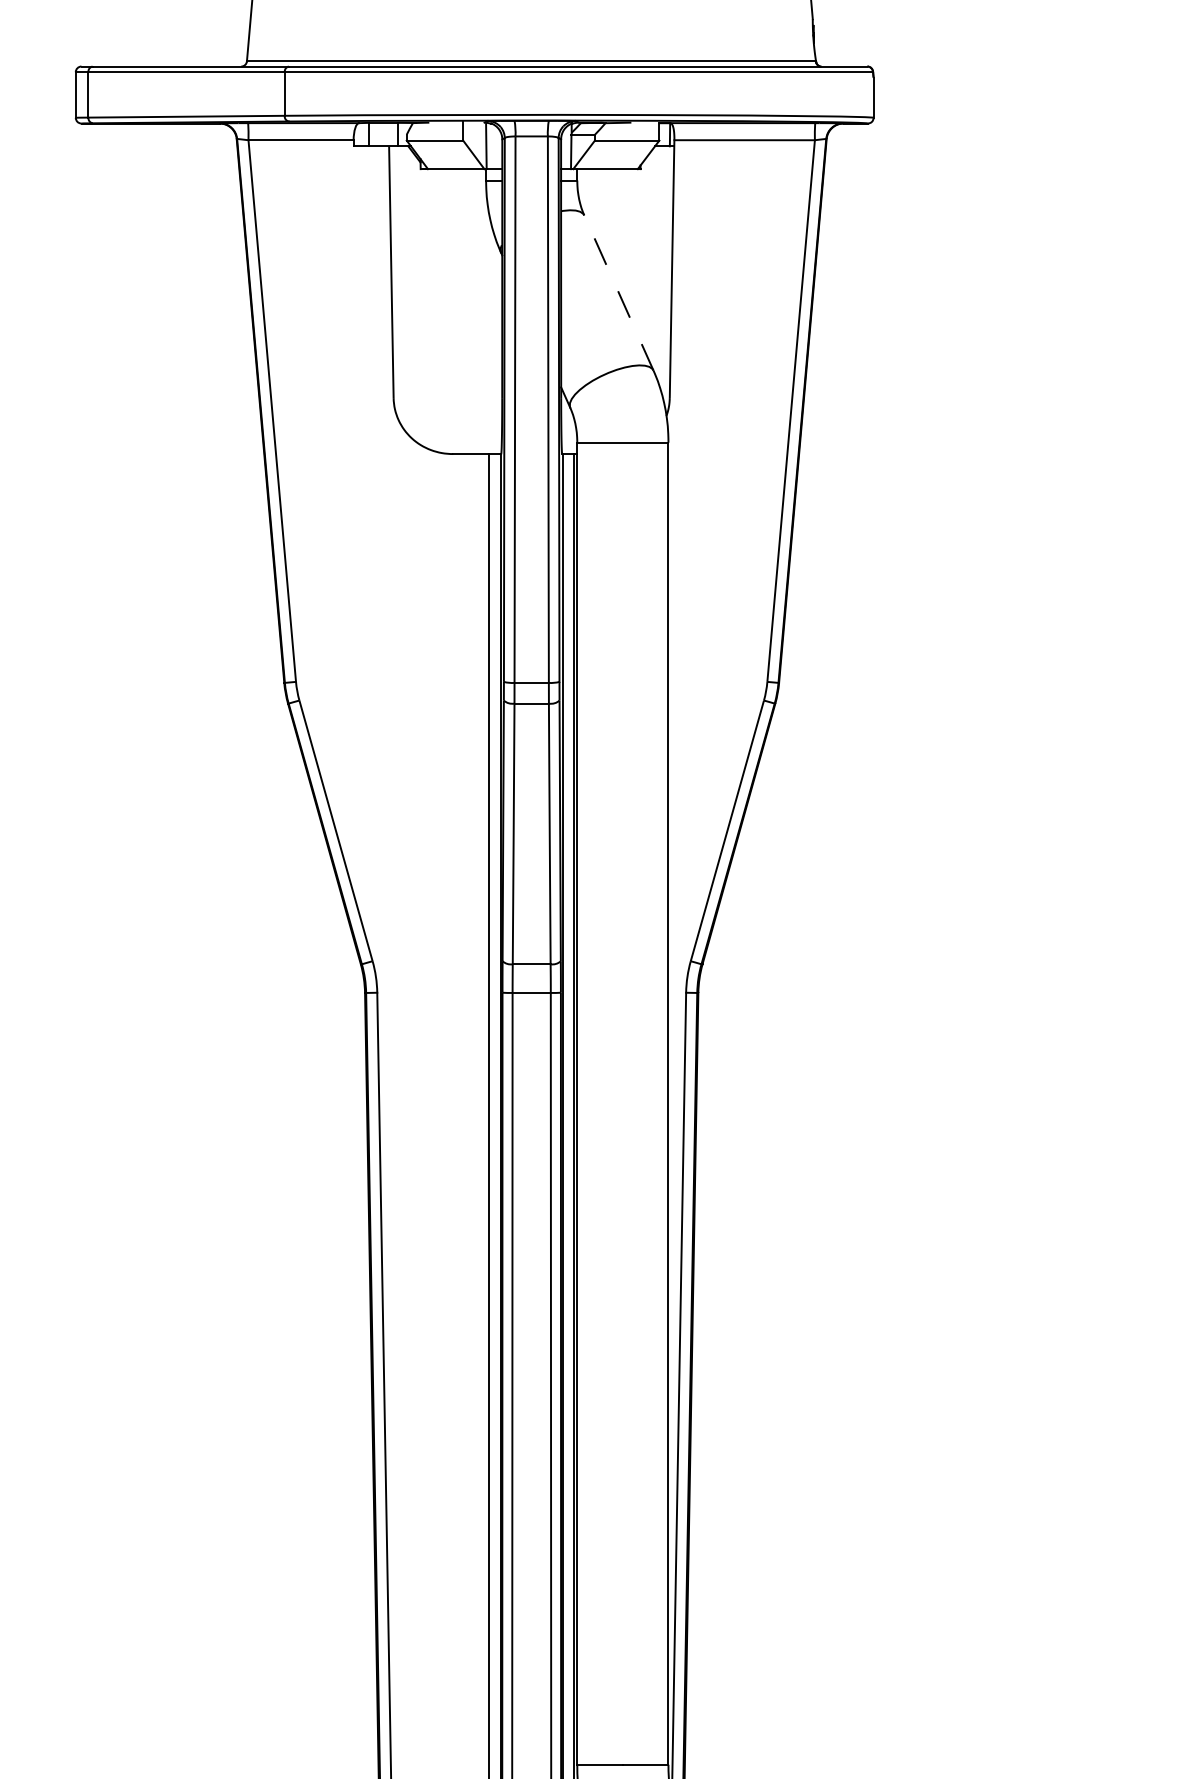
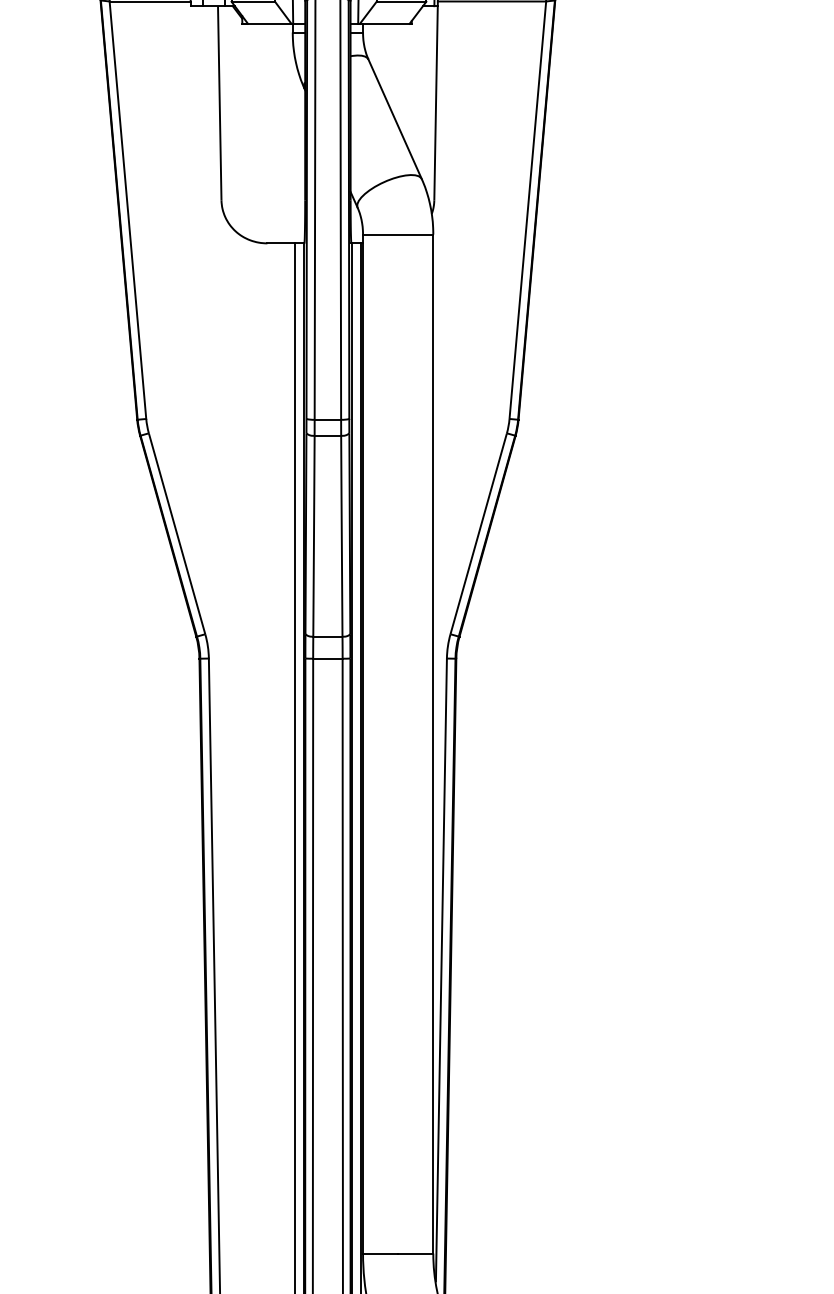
line: (618, 293) -> (394, 119), dashed -> solid

